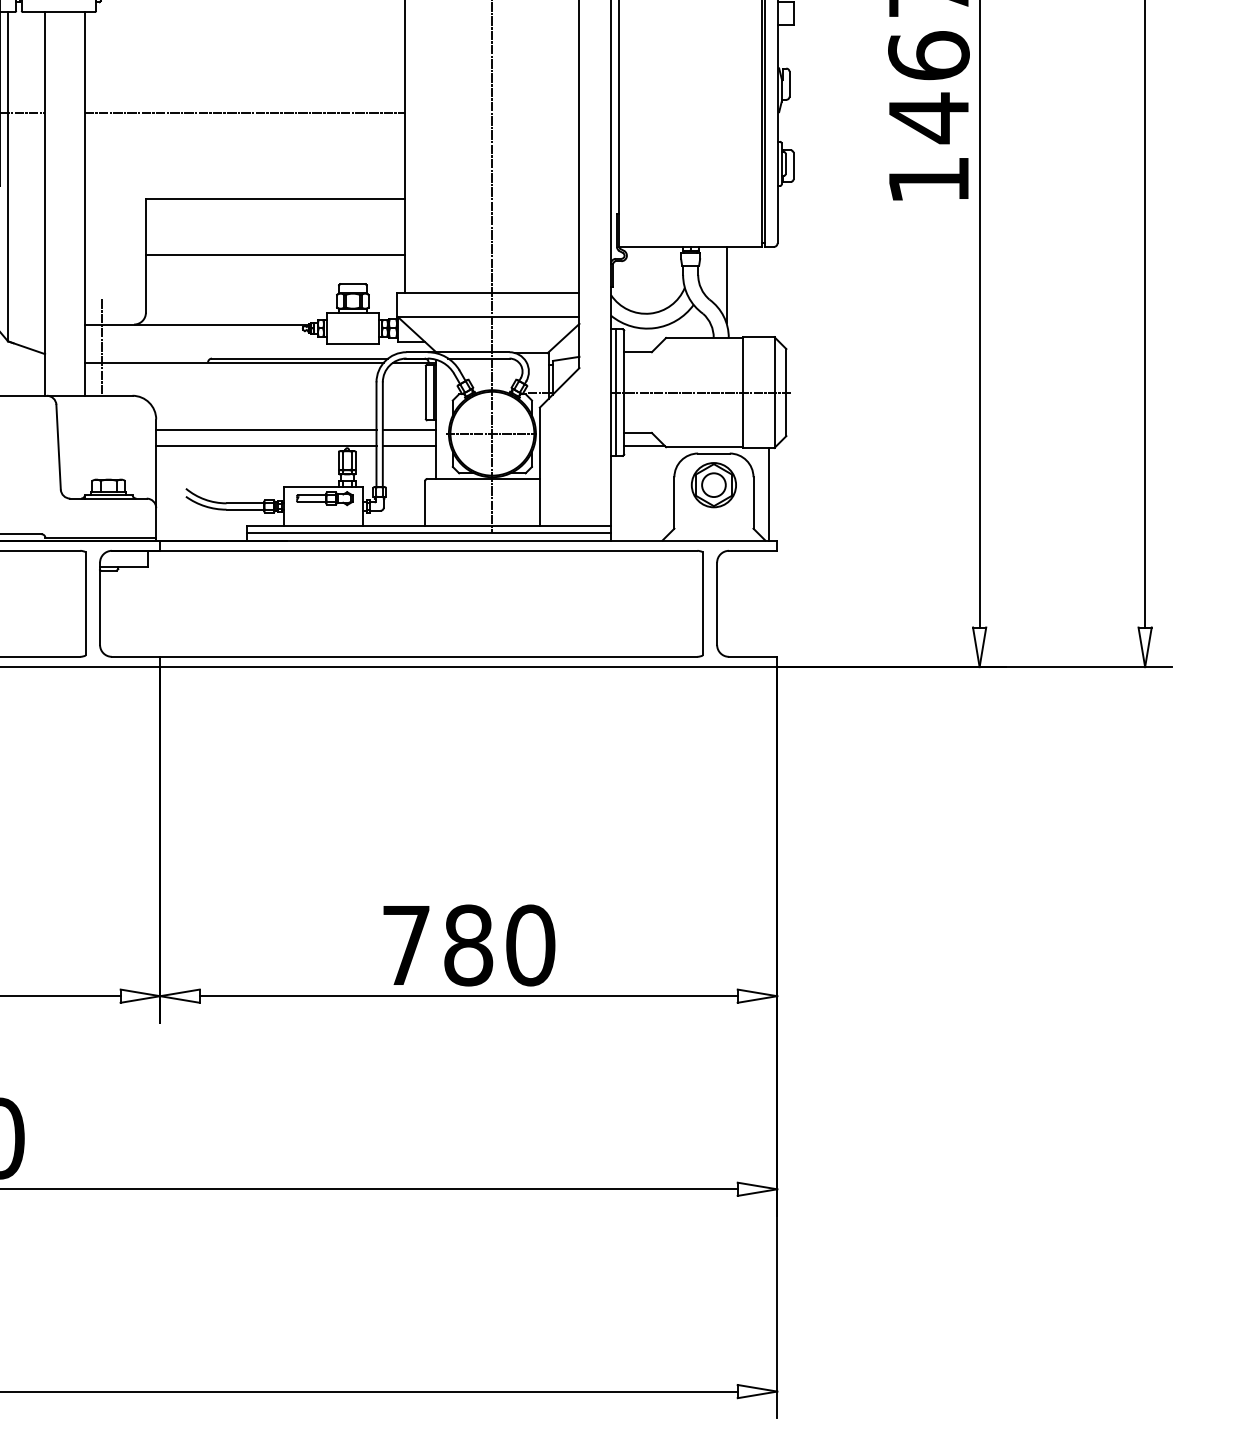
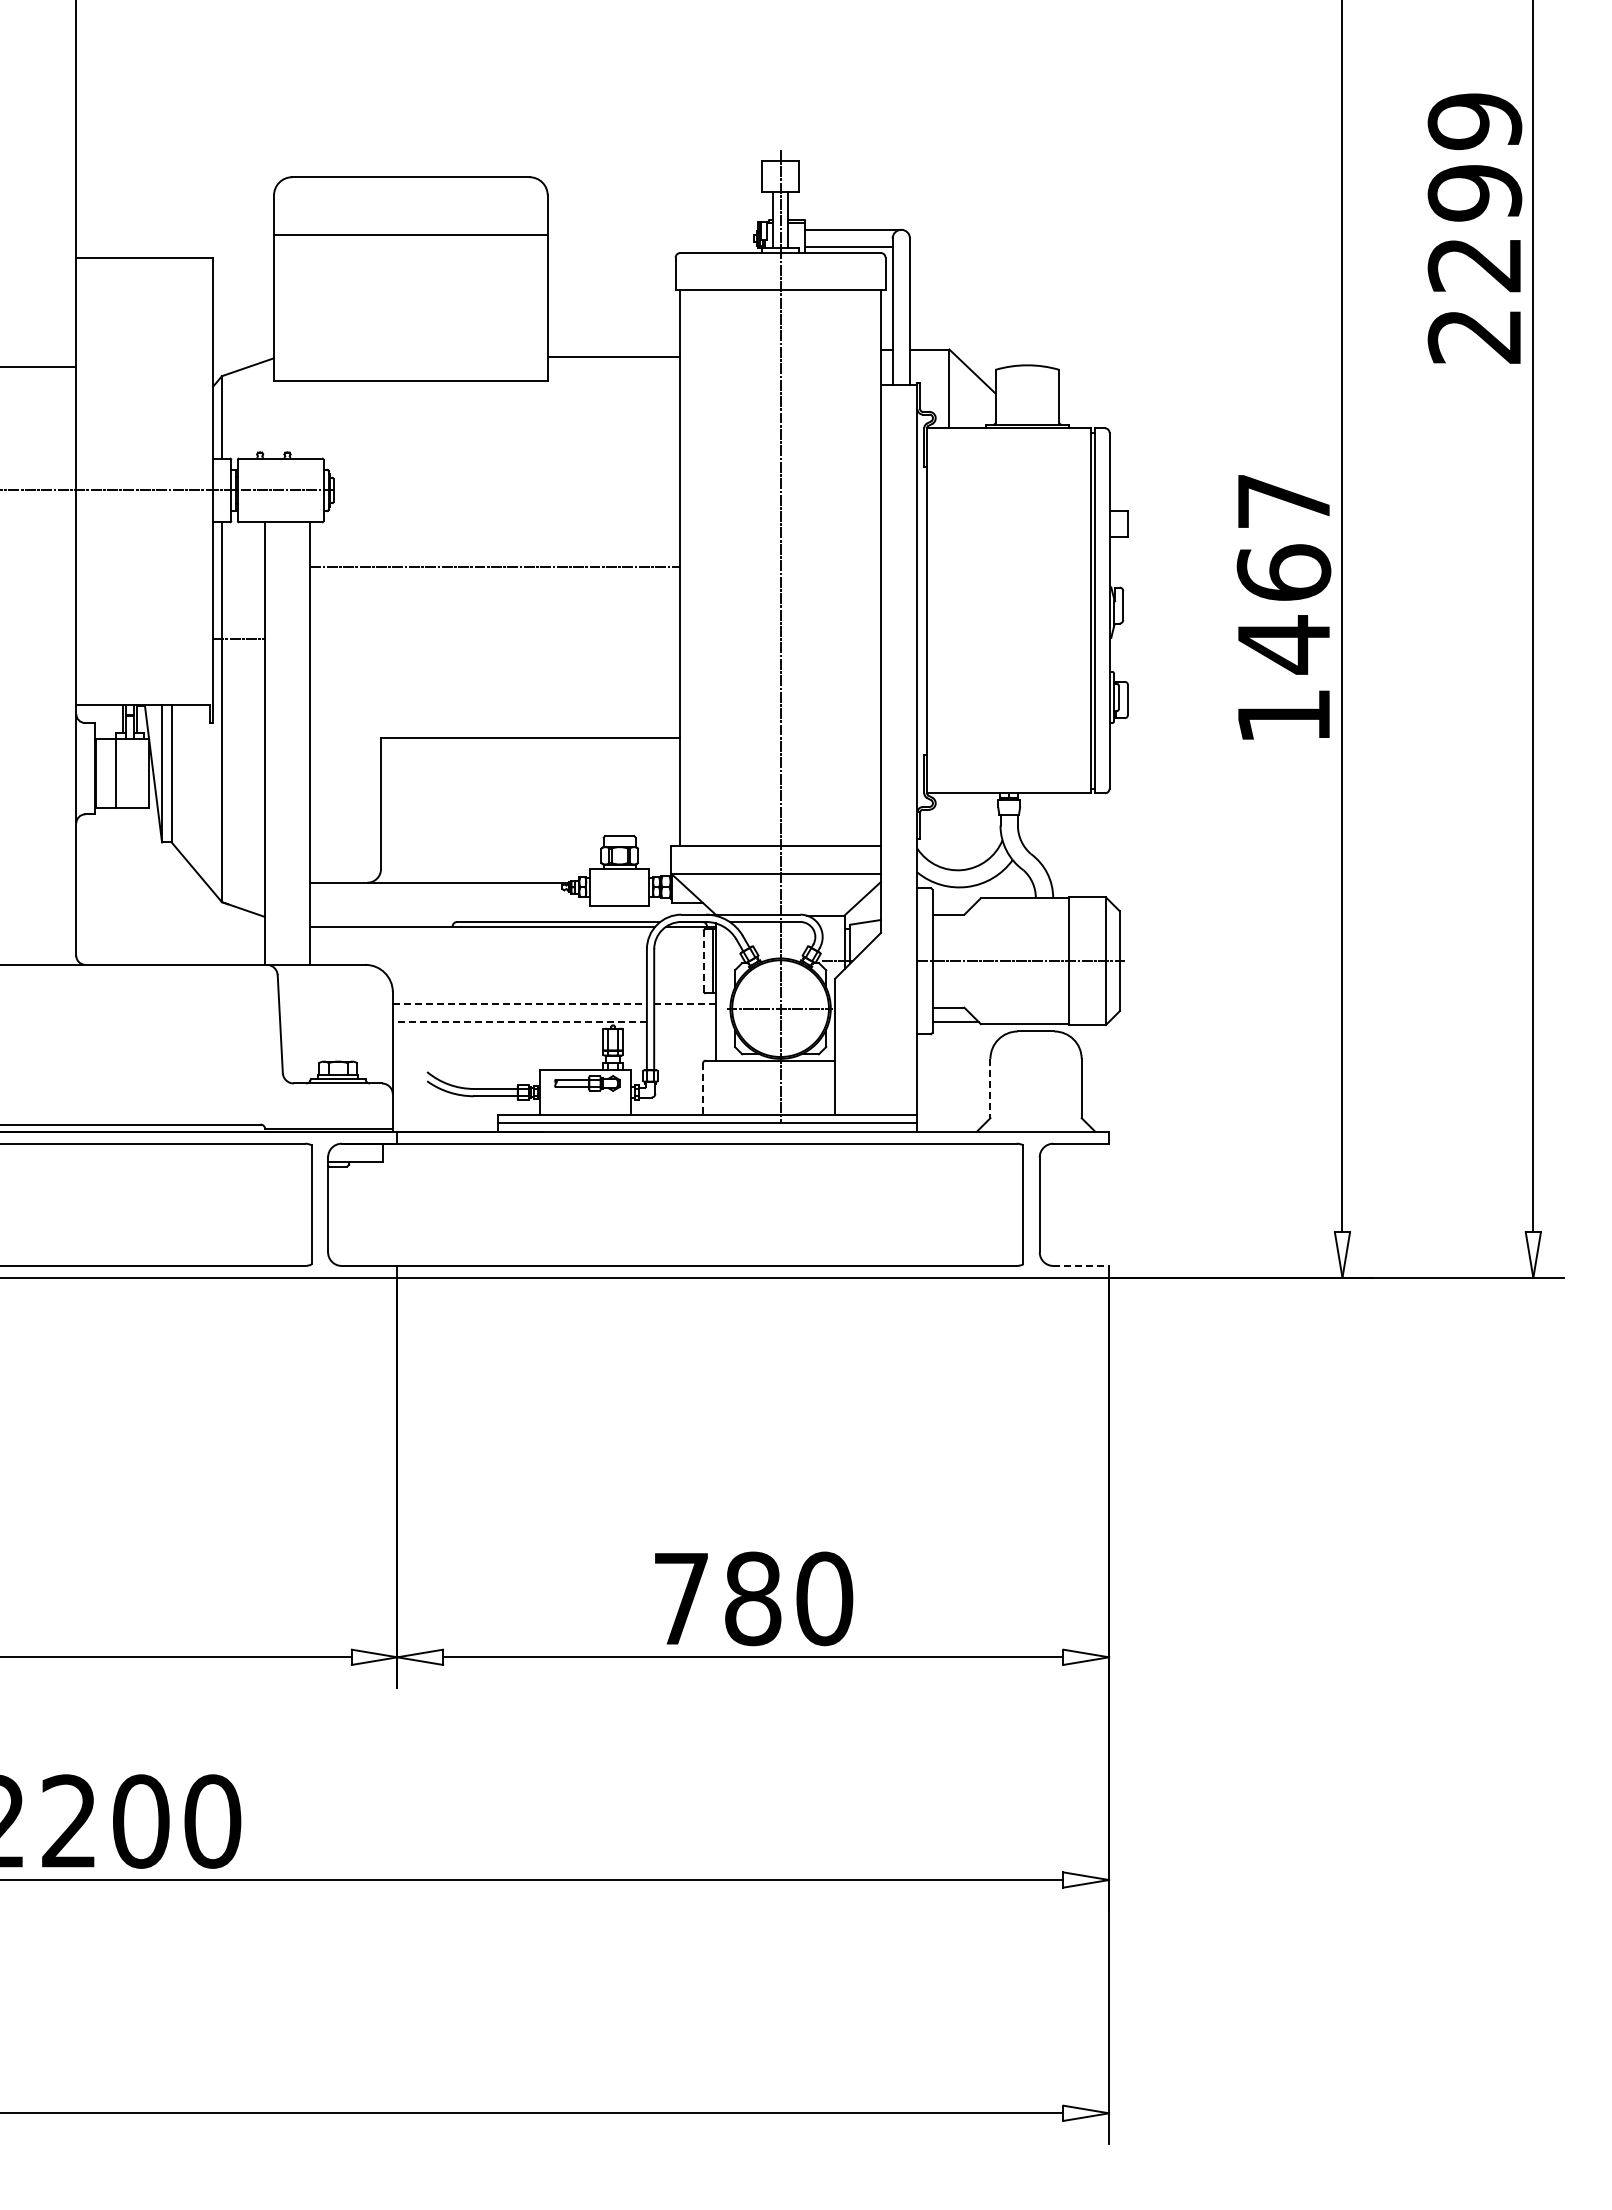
line: (245, 113) -> (495, 567), moved
line: (275, 254) -> (530, 802), removed
line: (726, 285) -> (1050, 837), removed
line: (102, 346) -> (330, 908), removed
line: (425, 392) -> (703, 961), solid -> dashed
line: (616, 392) -> (923, 961), removed
line: (266, 430) -> (520, 1004), solid -> dashed
line: (409, 430) -> (685, 1004), solid -> dashed
line: (266, 445) -> (519, 1022), solid -> dashed
line: (409, 445) -> (684, 1022), removed
part: (713, 484) -> (1035, 1067), removed
line: (768, 494) -> (1099, 1078), removed
line: (674, 502) -> (990, 1088), solid -> dashed
line: (425, 503) -> (703, 1089), solid -> dashed
line: (753, 656) -> (1081, 1265), solid -> dashed

